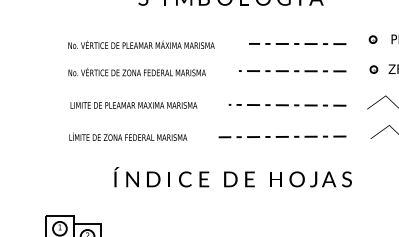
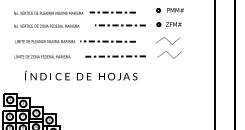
line: (297, 43) -> (112, 12), moved
line: (286, 105) -> (107, 41), moved
text: (233, 176) -> (81, 75), moved

